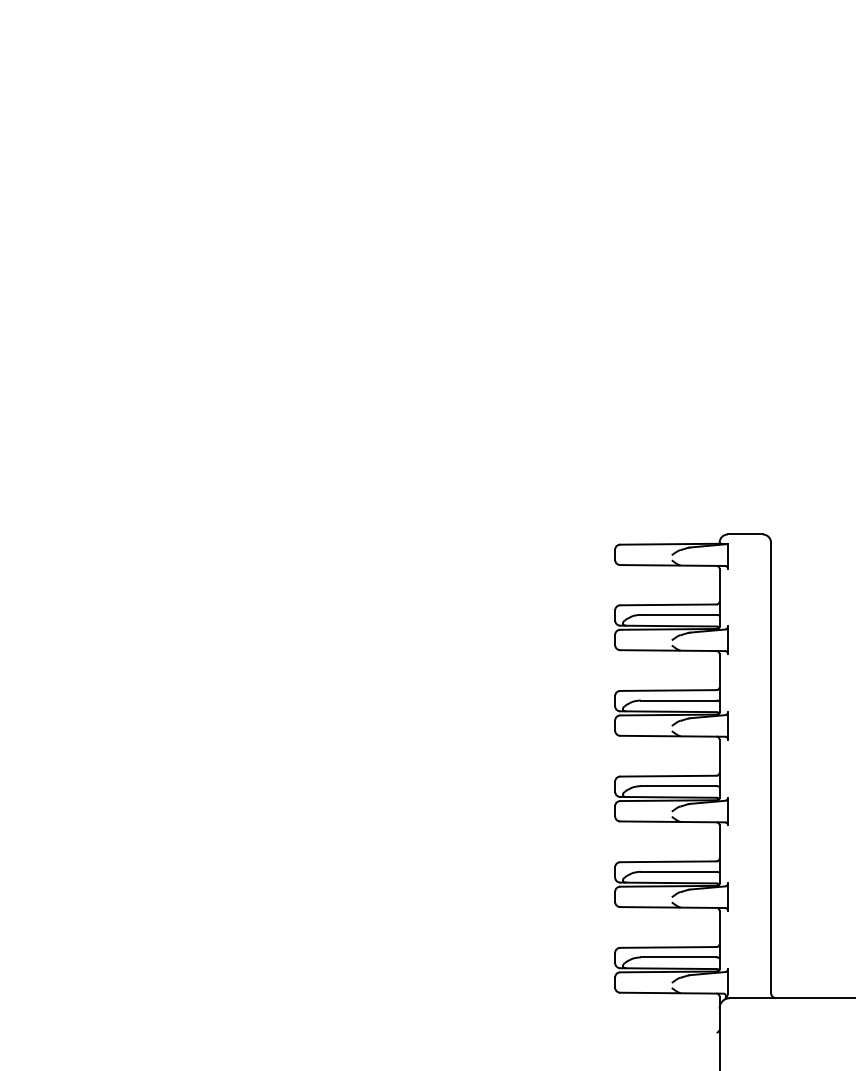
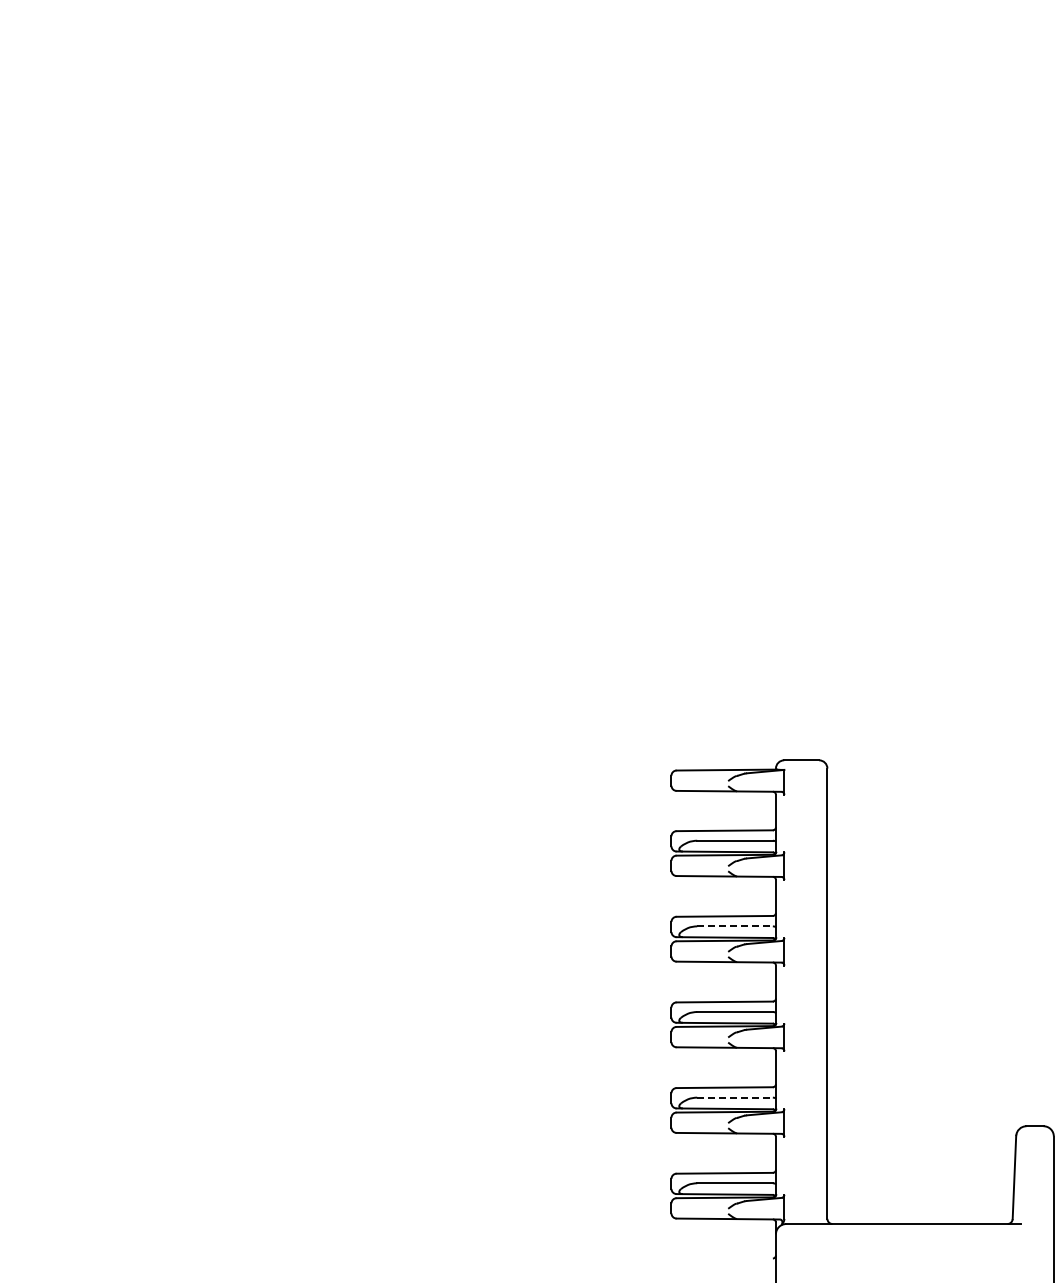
line: (679, 700) -> (735, 926), solid -> dashed
line: (679, 871) -> (735, 1097), solid -> dashed

